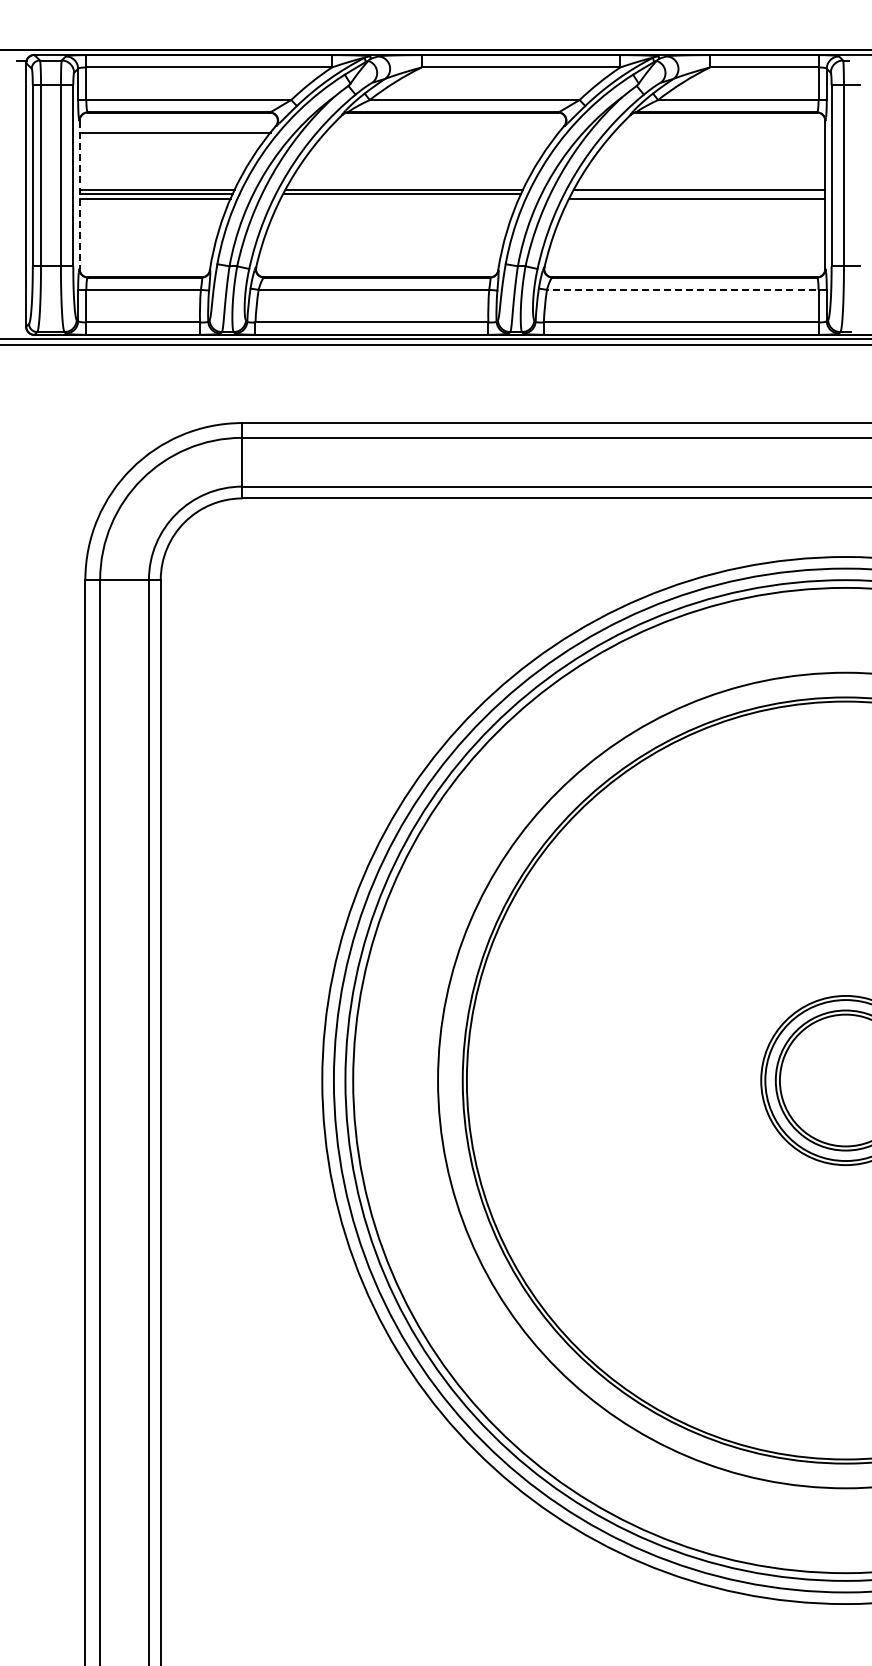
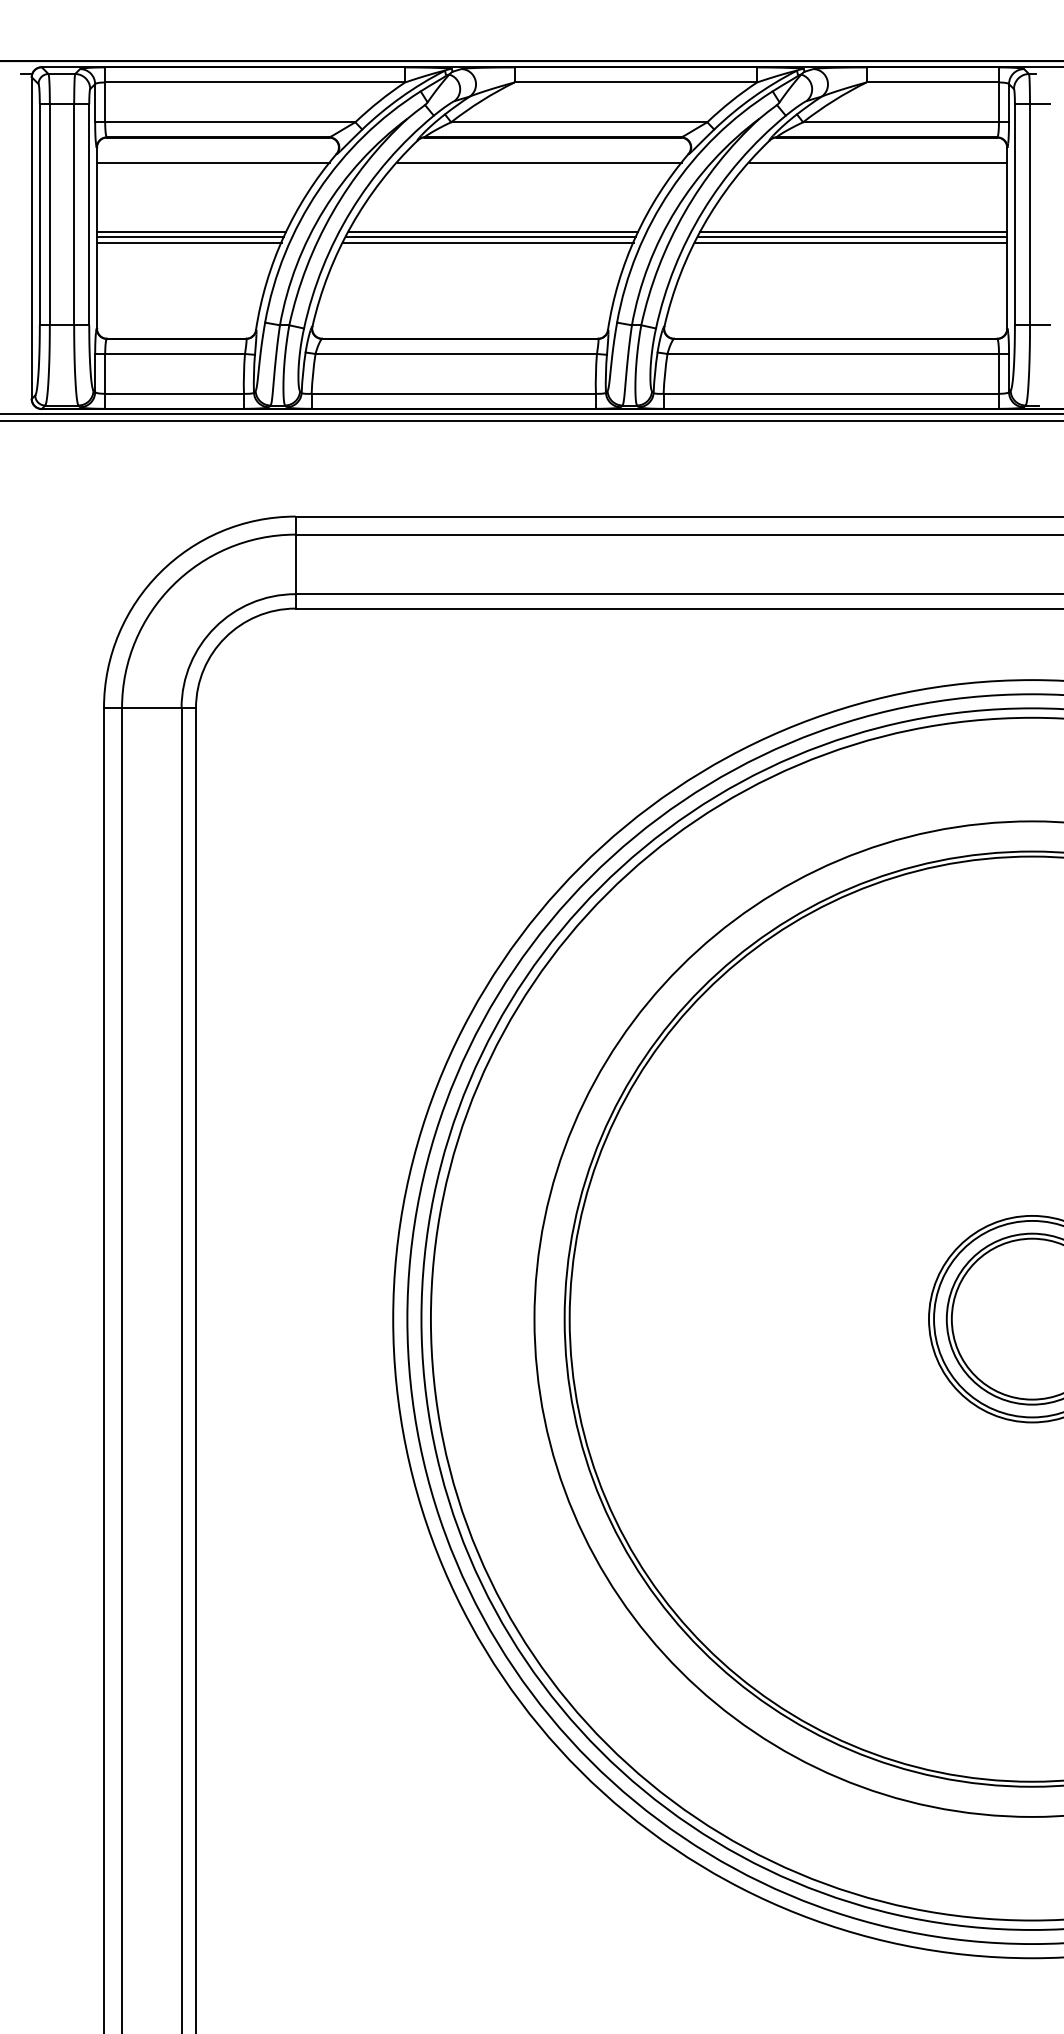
line: (442, 133) -> (539, 163), added
line: (719, 133) -> (878, 163), added
line: (698, 194) -> (852, 237), added
line: (79, 195) -> (96, 238), dashed -> solid
line: (400, 198) -> (488, 242), added
line: (686, 289) -> (837, 353), dashed -> solid

